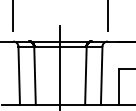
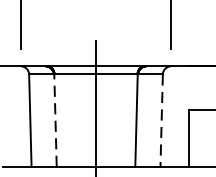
line: (35, 75) -> (56, 120), solid -> dashed
line: (101, 76) -> (161, 121), solid -> dashed

